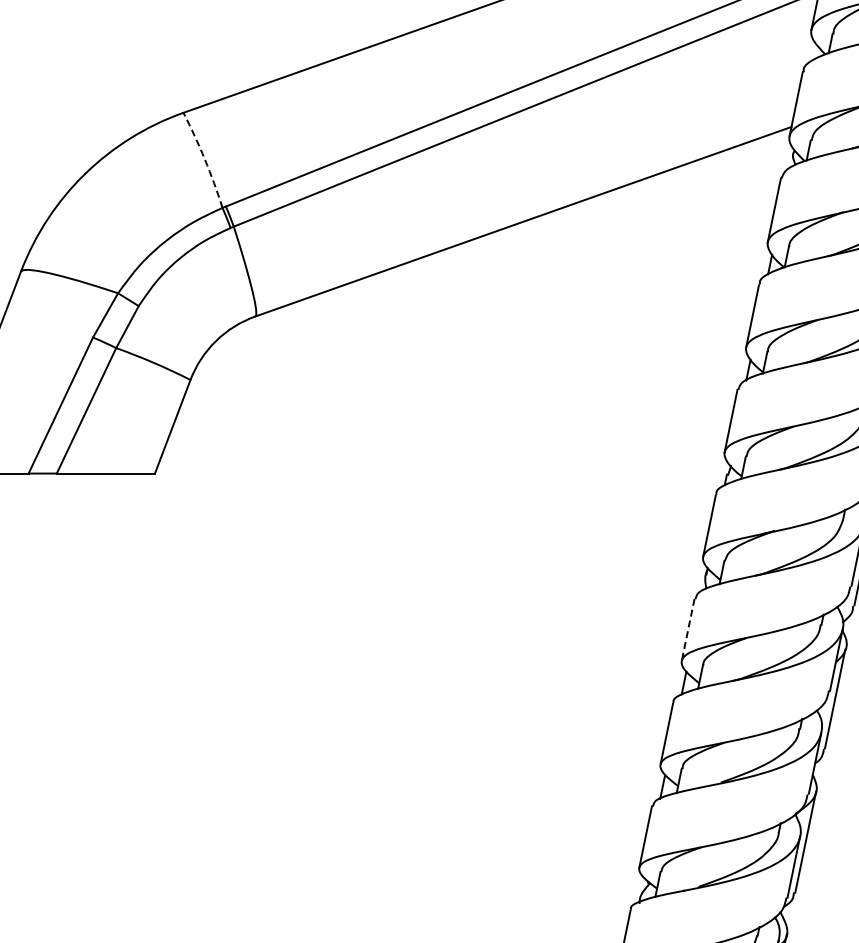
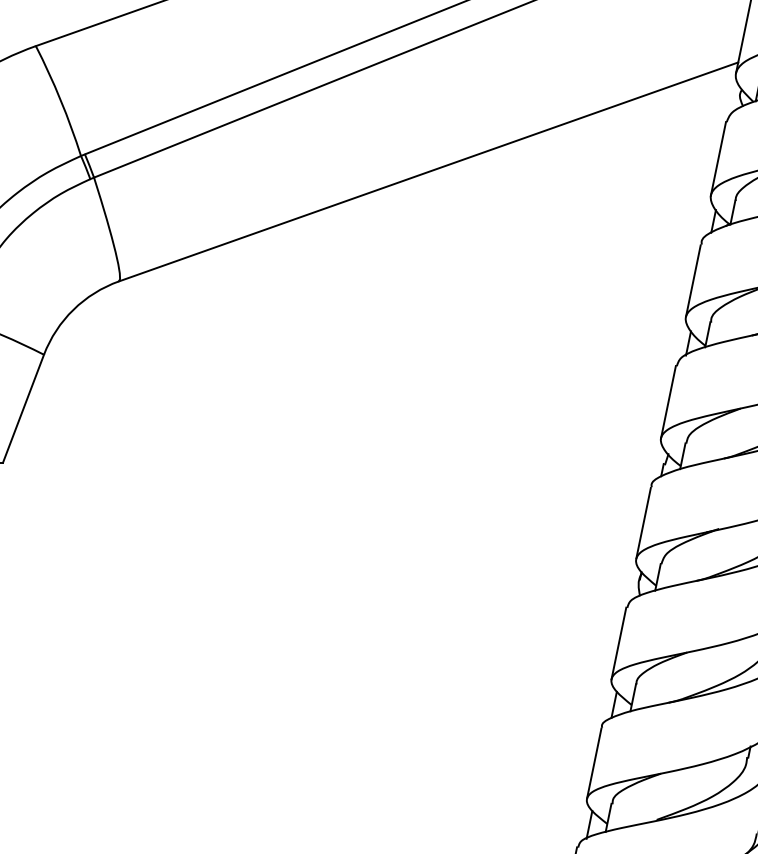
arc: (204, 159) -> (60, 100), dashed -> solid
line: (688, 629) -> (619, 642), dashed -> solid

